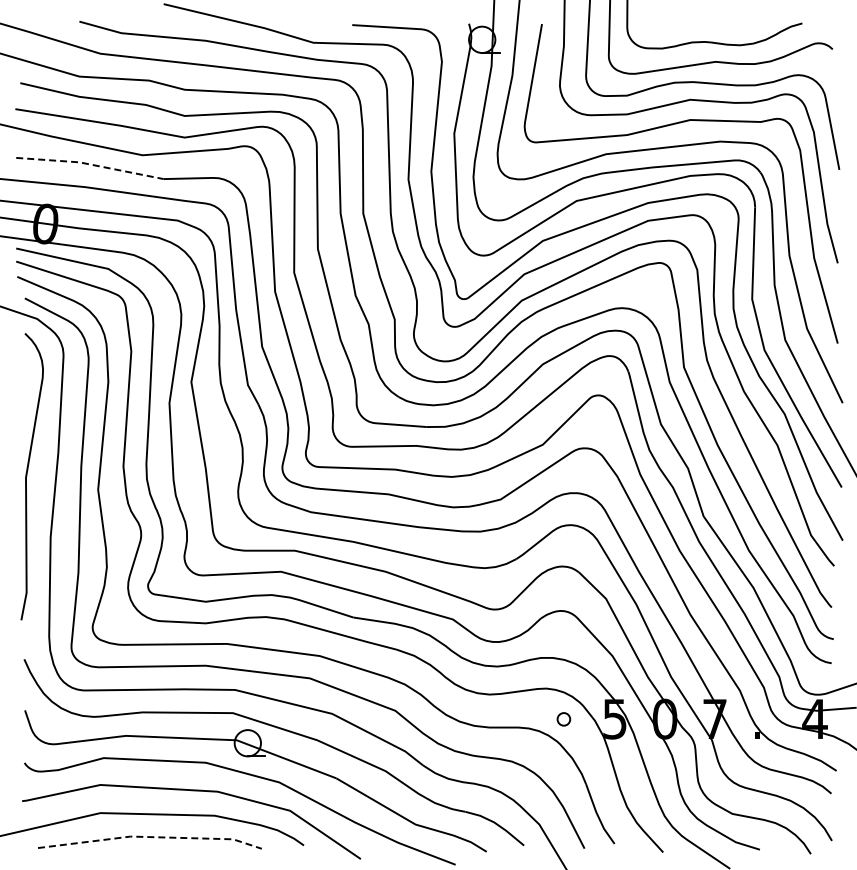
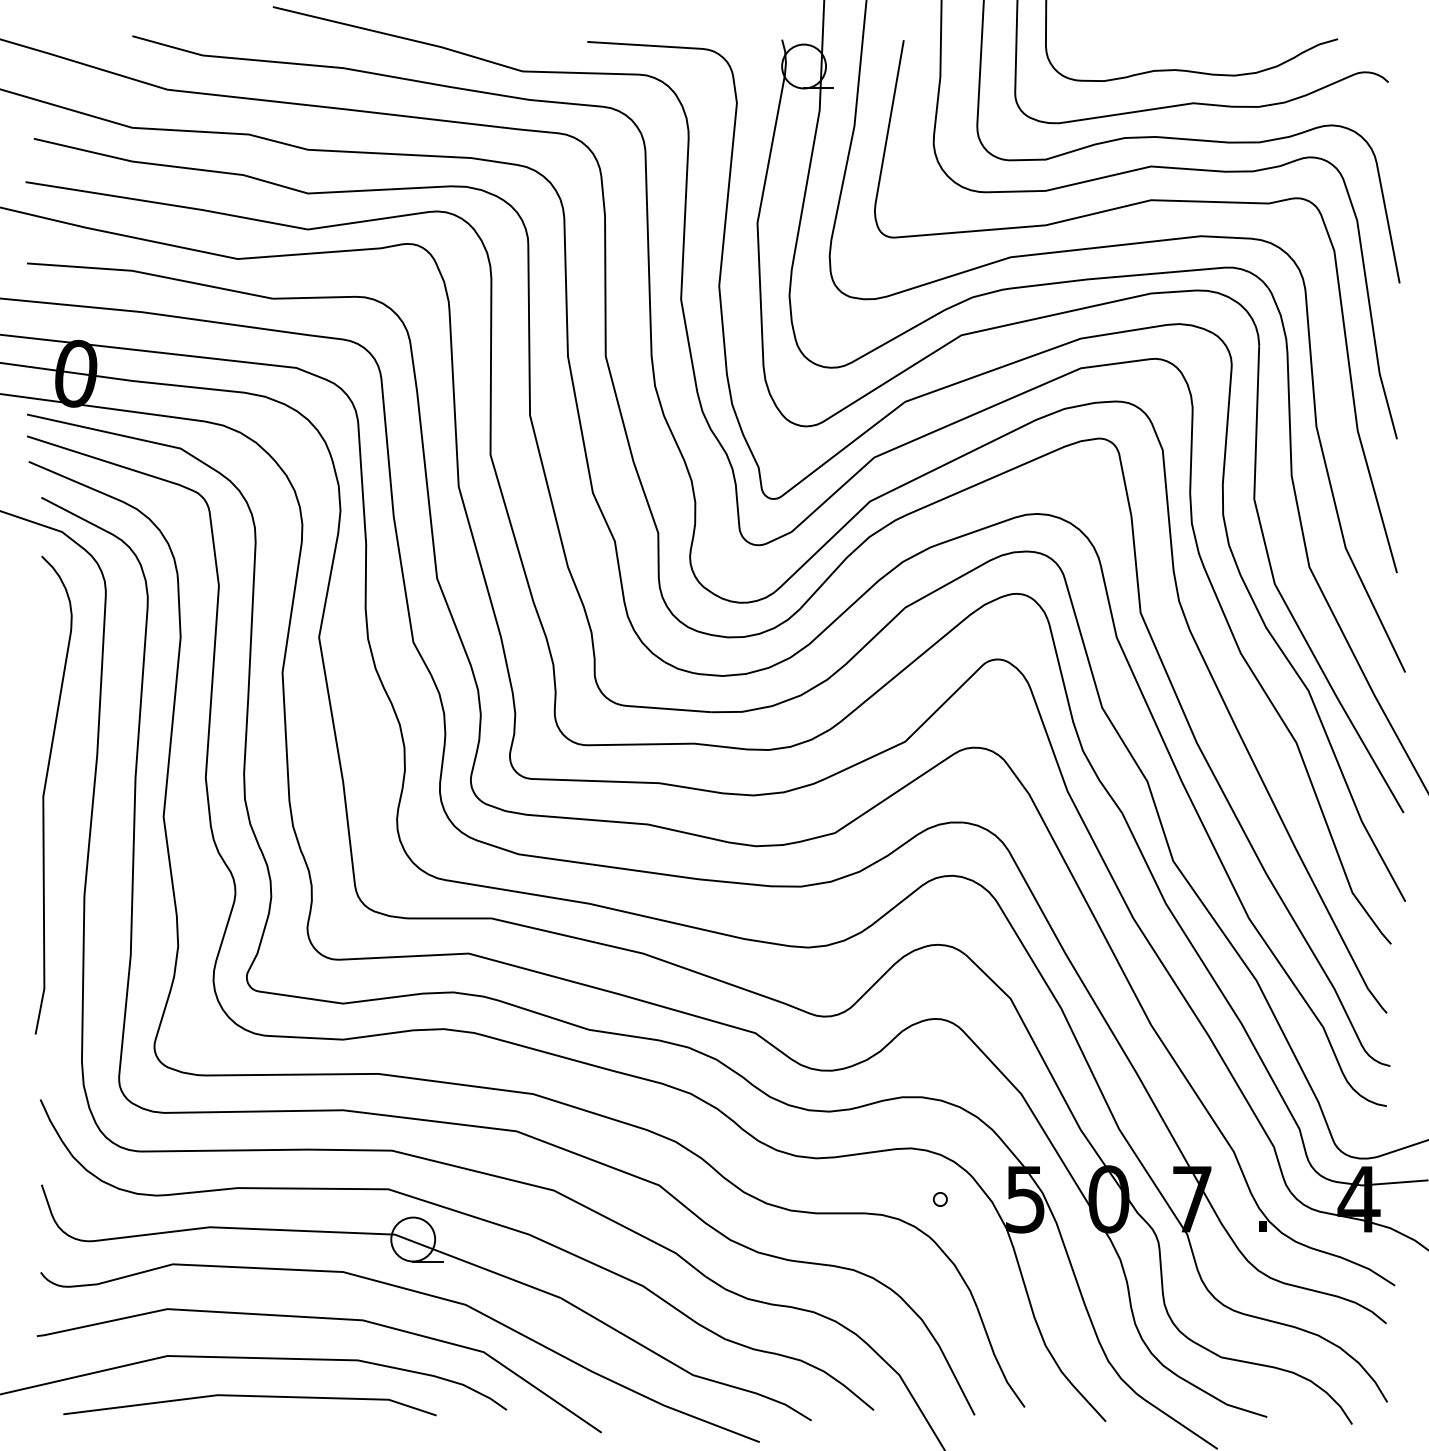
line: (90, 164) -> (150, 274), dashed -> solid
circle: (563, 718) -> (939, 1198), size x0.62
line: (150, 837) -> (250, 1396), dashed -> solid

